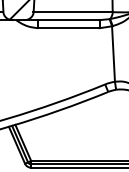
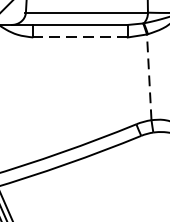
line: (69, 28) -> (81, 37), solid -> dashed
line: (113, 54) -> (149, 78), solid -> dashed

